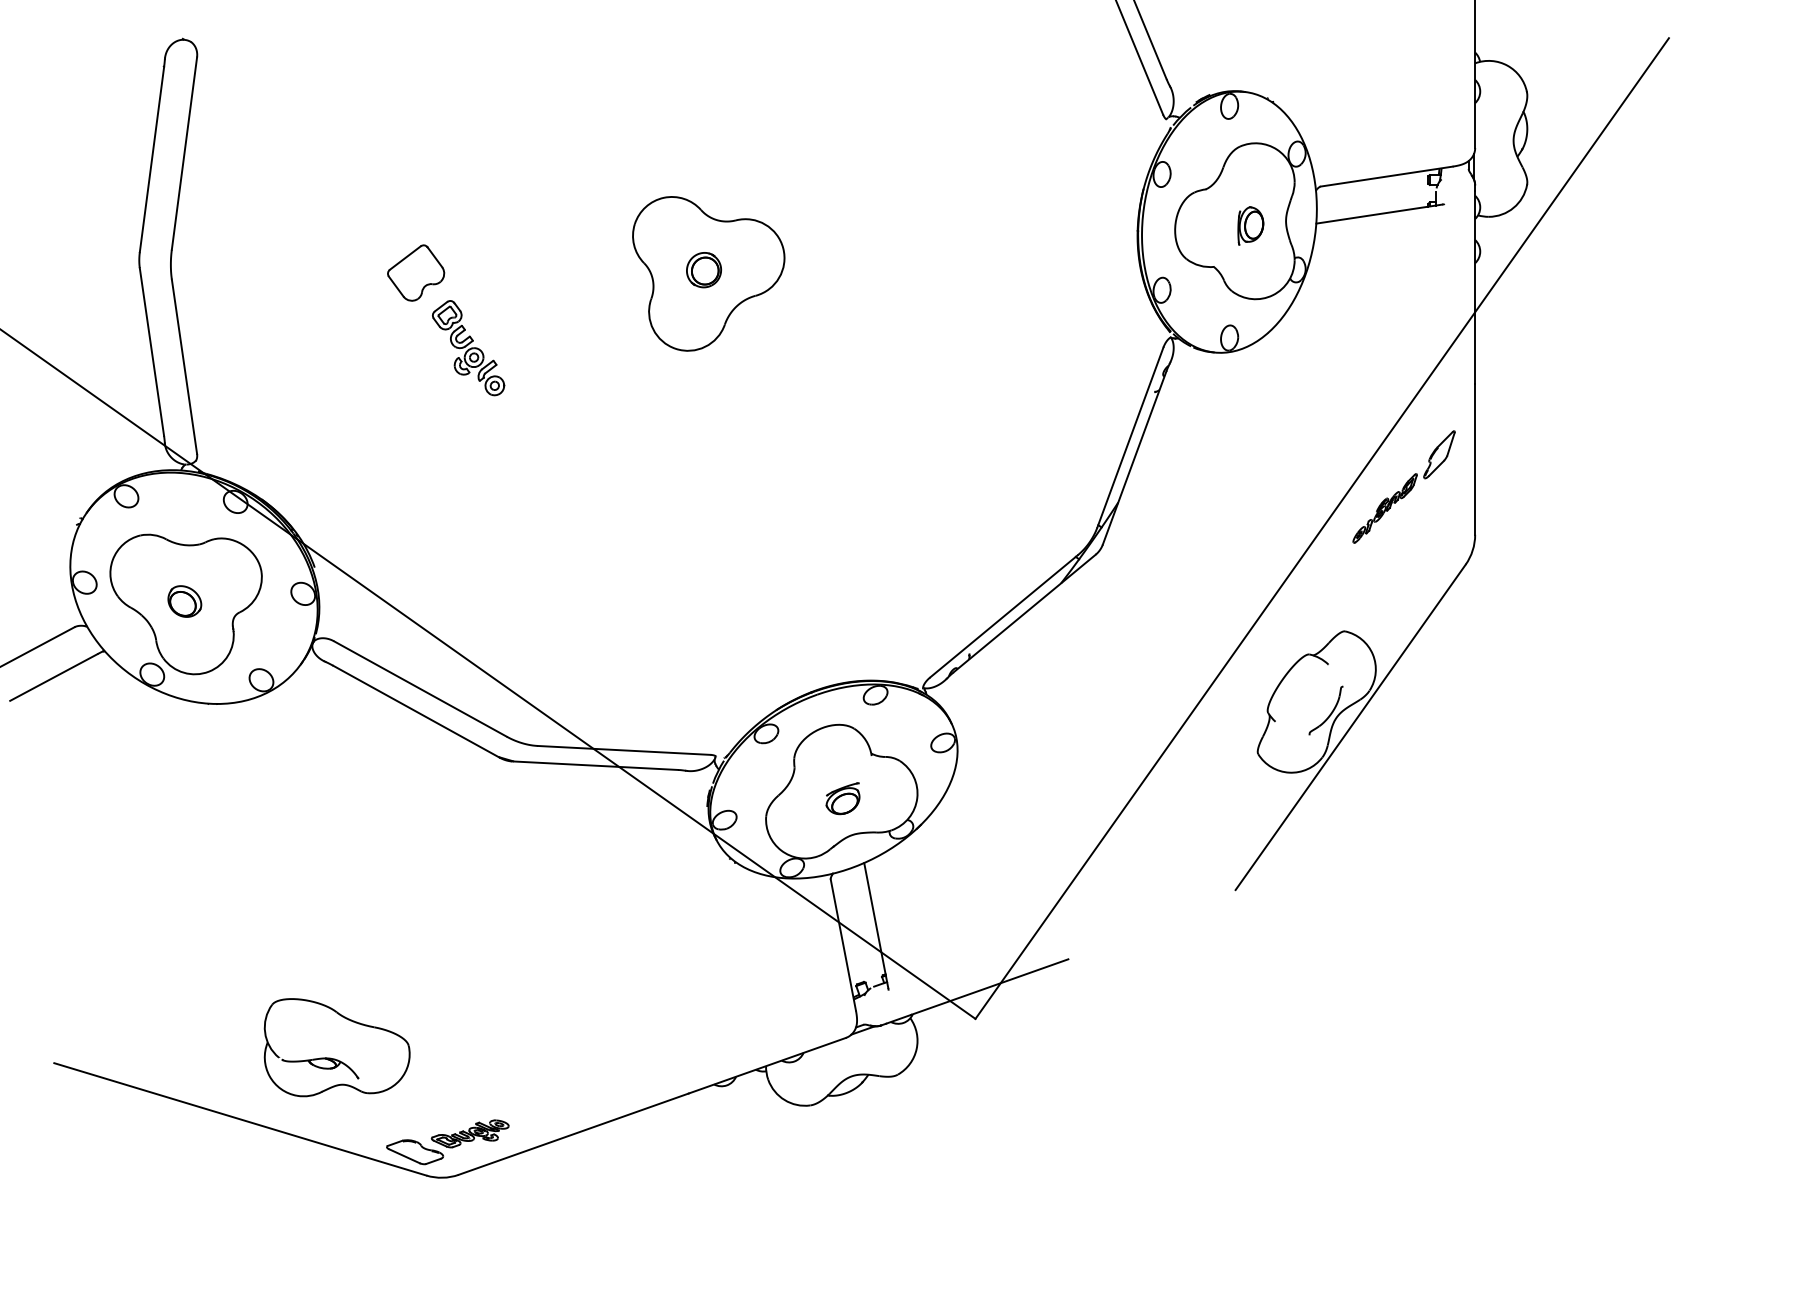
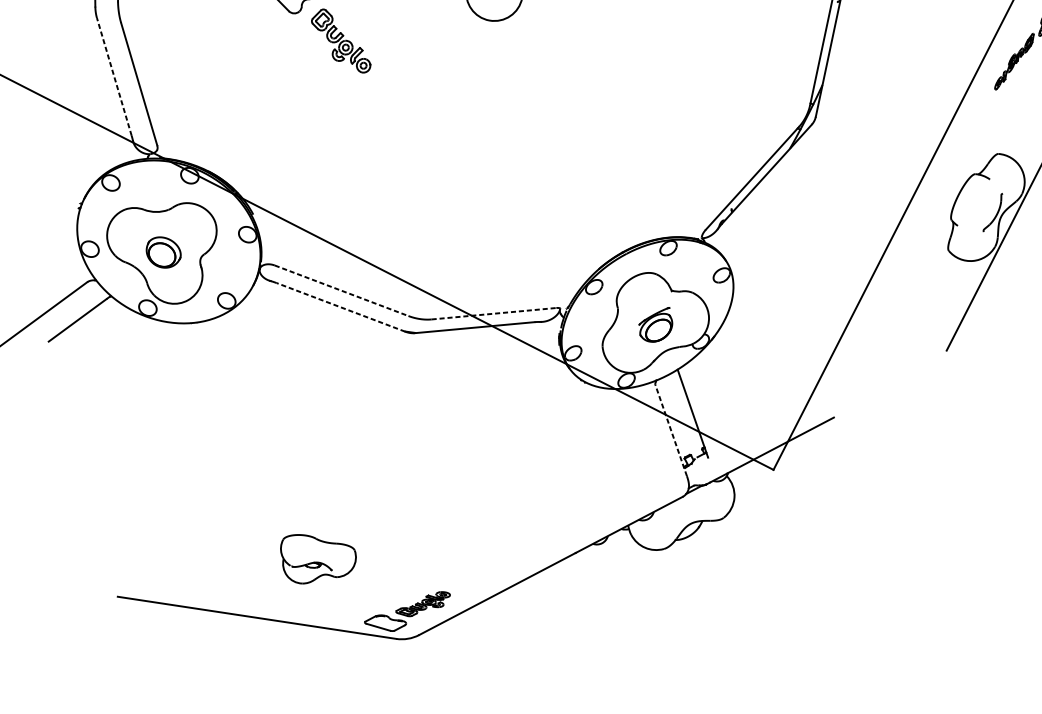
line: (151, 352) -> (114, 77), solid -> dashed
part: (184, 601) -> (163, 252), size x1.4
line: (420, 689) -> (341, 291), solid -> dashed
line: (416, 711) -> (341, 307), solid -> dashed
line: (624, 750) -> (494, 313), solid -> dashed
part: (842, 798) -> (655, 325), size x1.4
line: (843, 944) -> (671, 430), solid -> dashed
part: (336, 1047) -> (318, 556), size x0.7

